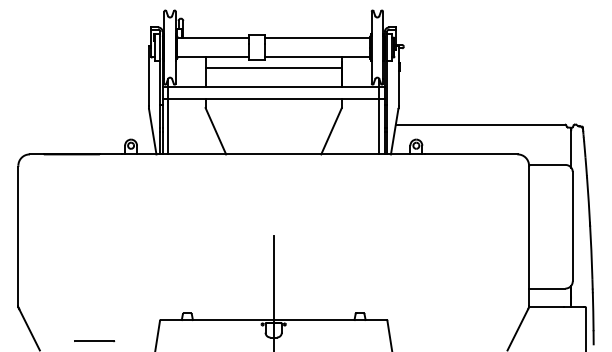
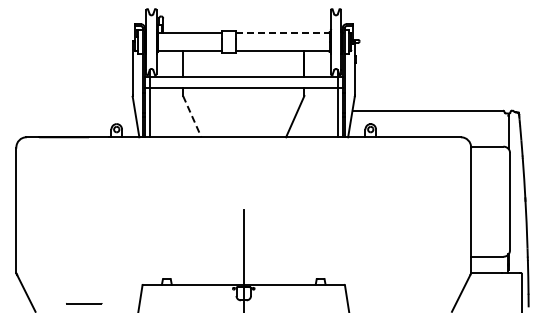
line: (318, 37) -> (283, 33), solid -> dashed
line: (273, 68) -> (243, 60), removed
line: (216, 131) -> (192, 116), solid -> dashed

